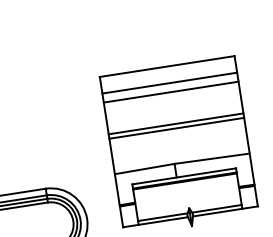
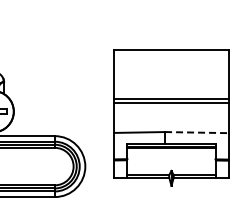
line: (169, 83) -> (171, 64), removed
line: (171, 92) -> (171, 72), removed
line: (211, 158) -> (196, 132), solid -> dashed

